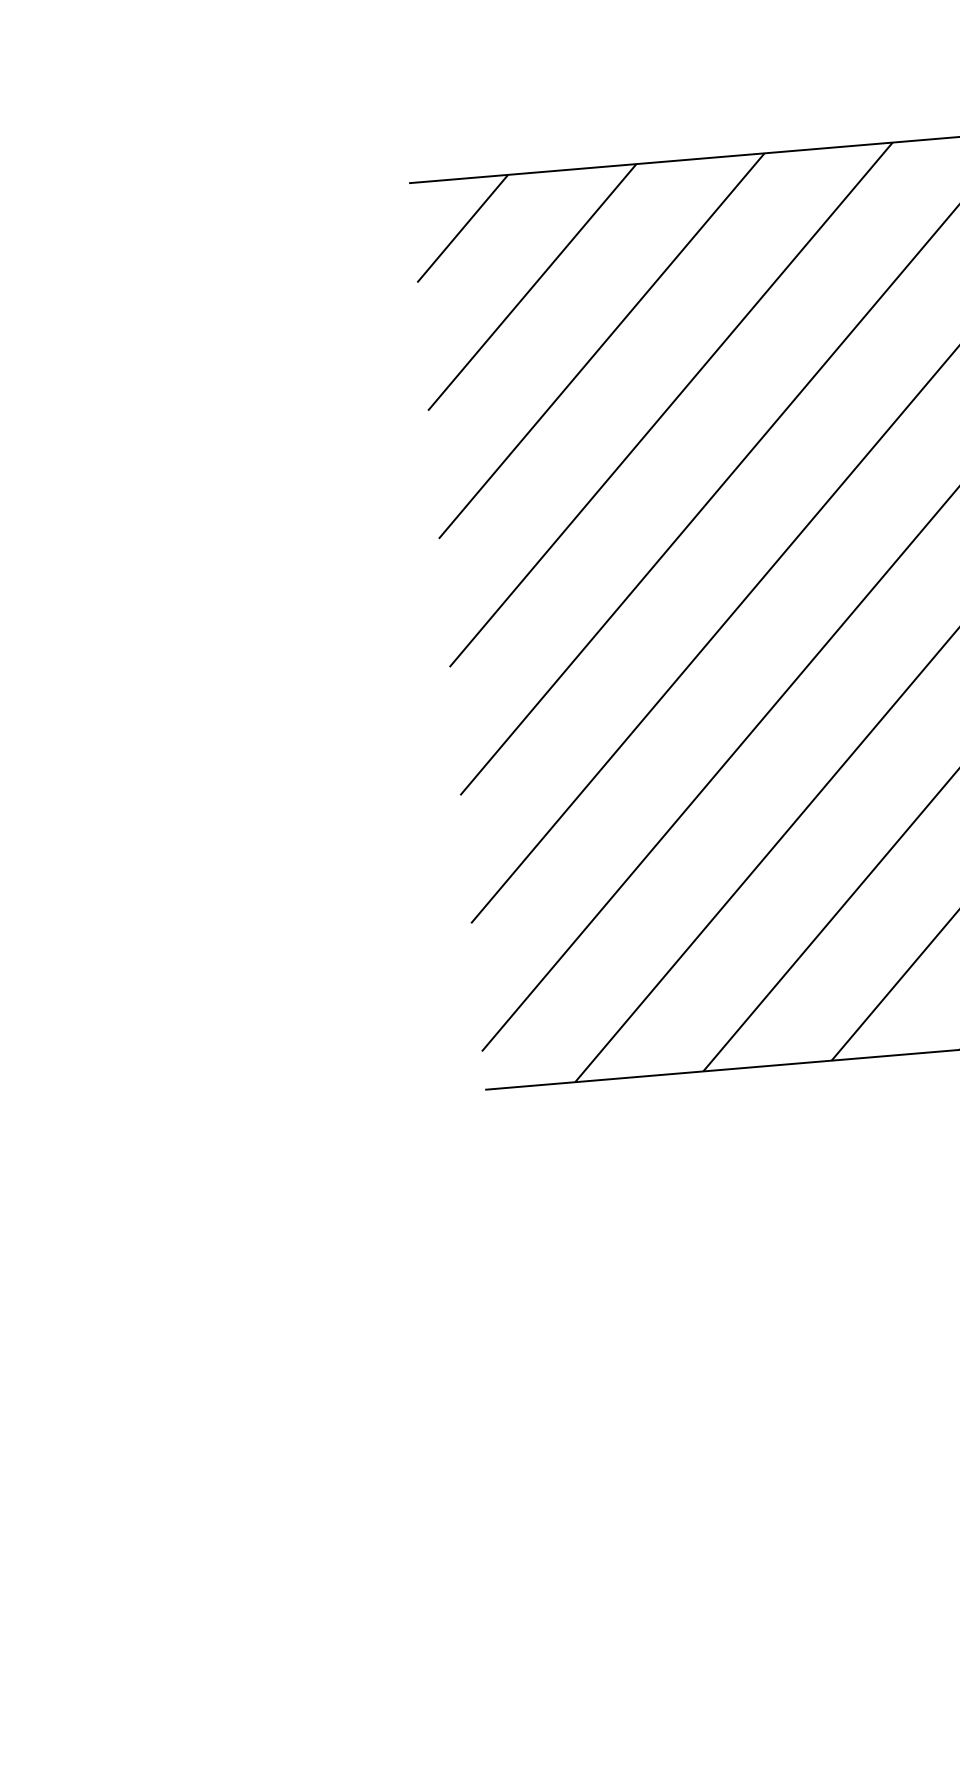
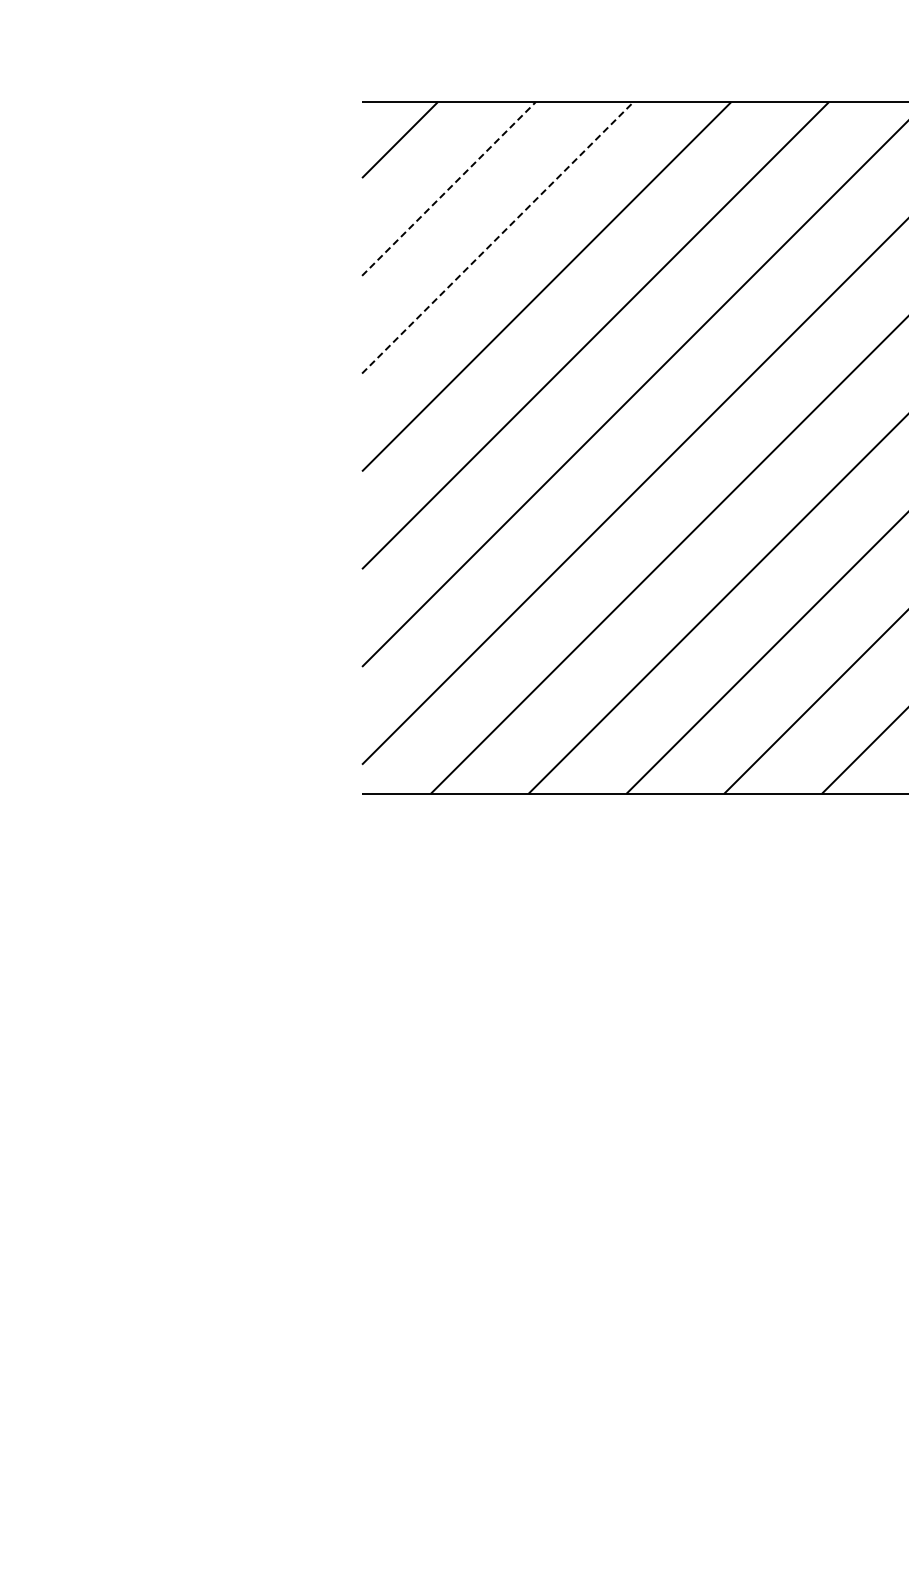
line: (531, 287) -> (448, 189), solid -> dashed
line: (601, 345) -> (497, 237), solid -> dashed

